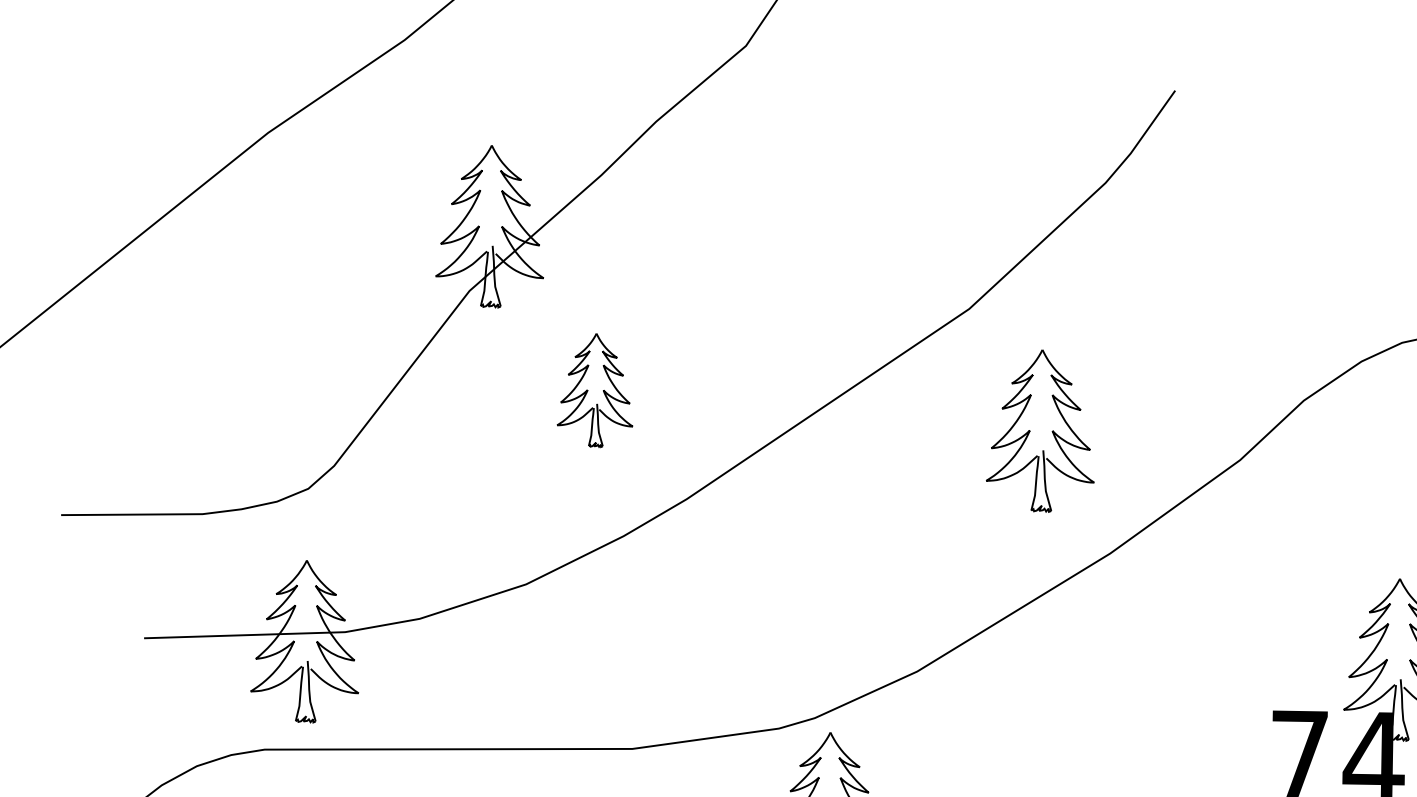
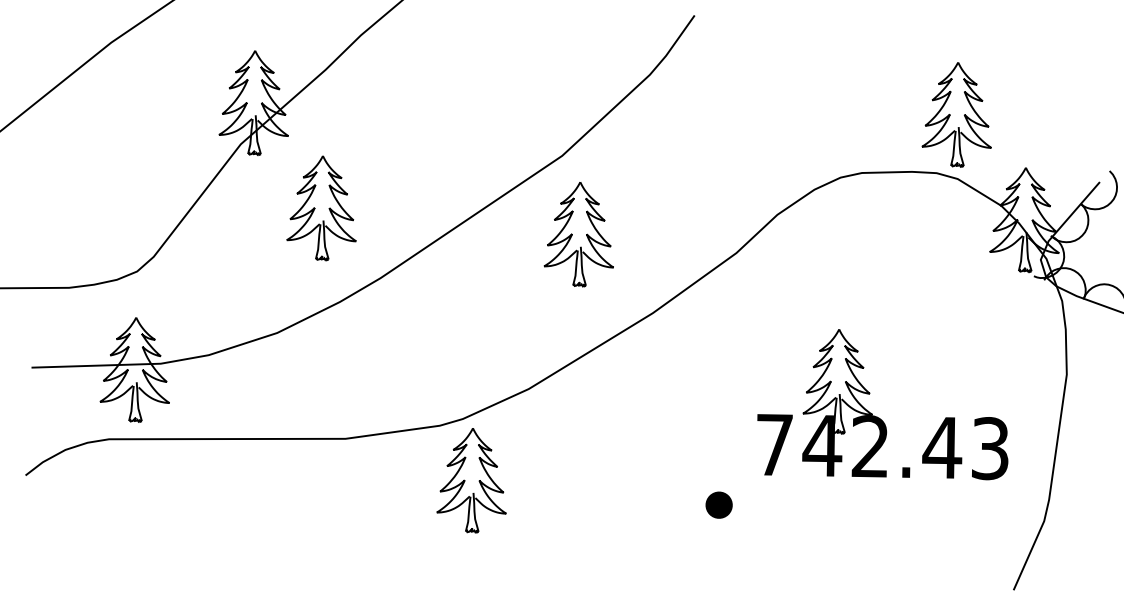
part: (594, 390) -> (321, 208), size x1.43
part: (1039, 431) -> (578, 234), moved

